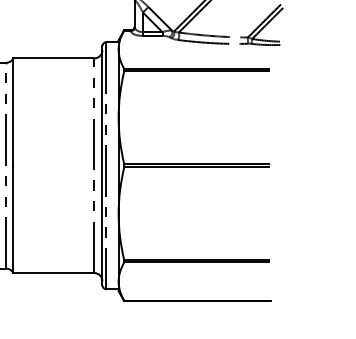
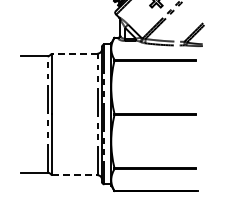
line: (53, 58) -> (74, 53), solid -> dashed
line: (53, 273) -> (74, 175), solid -> dashed

